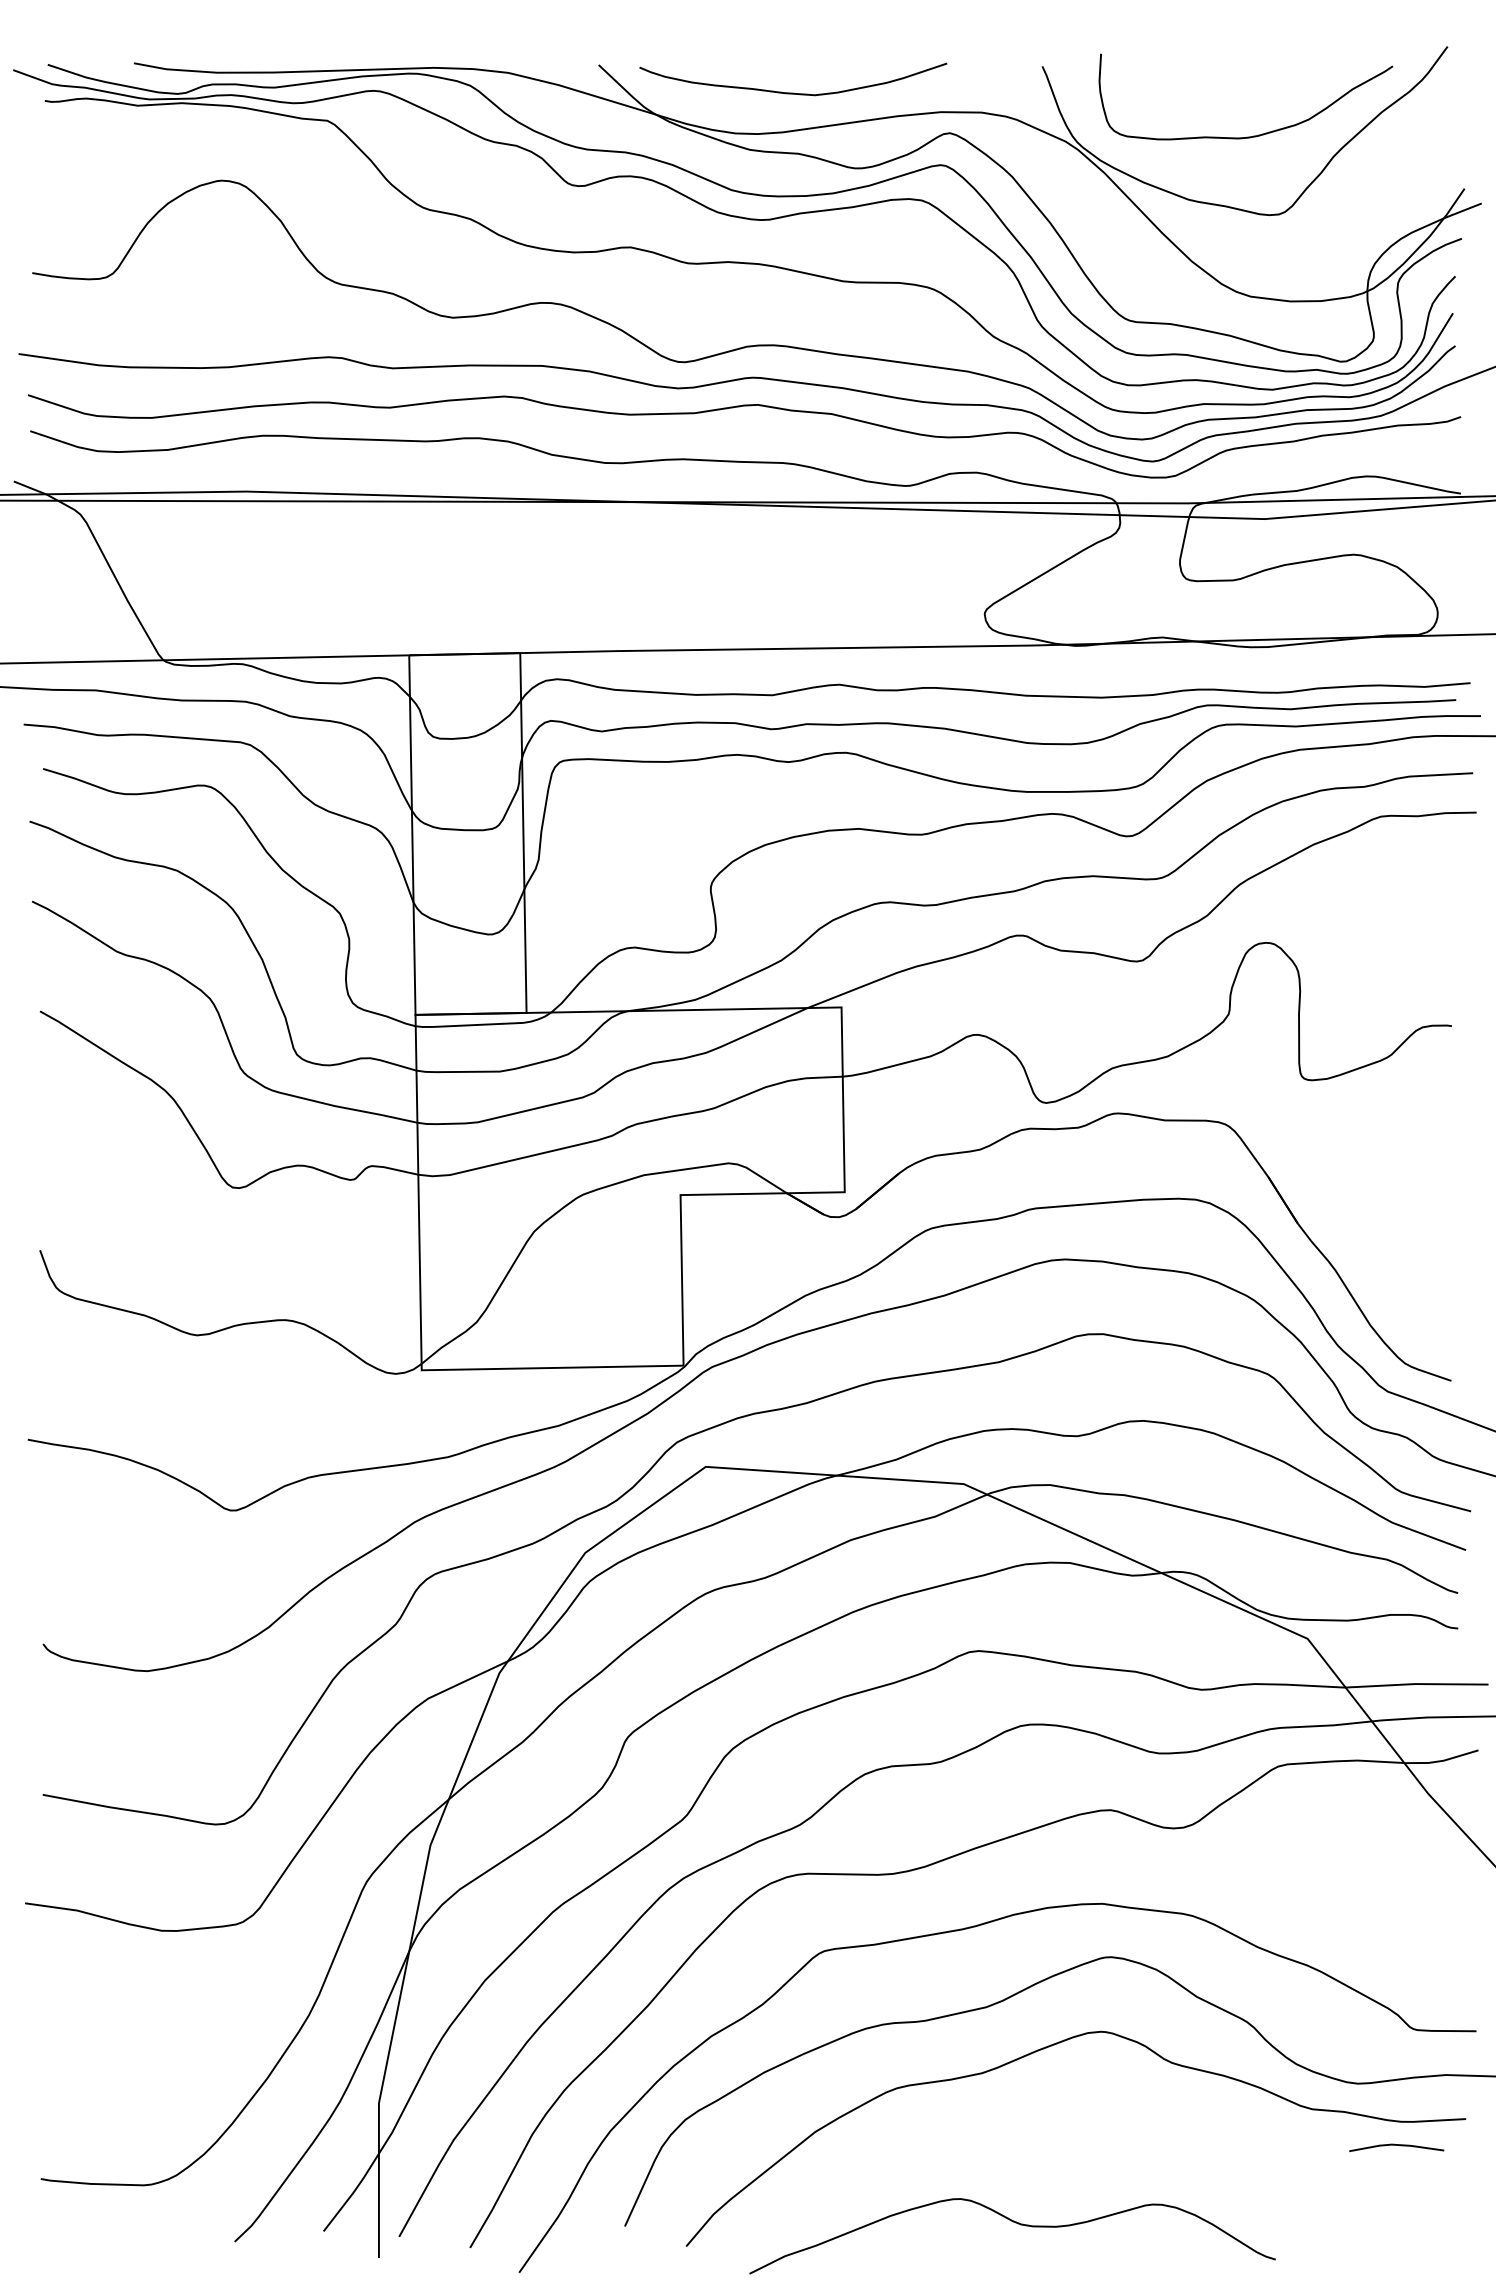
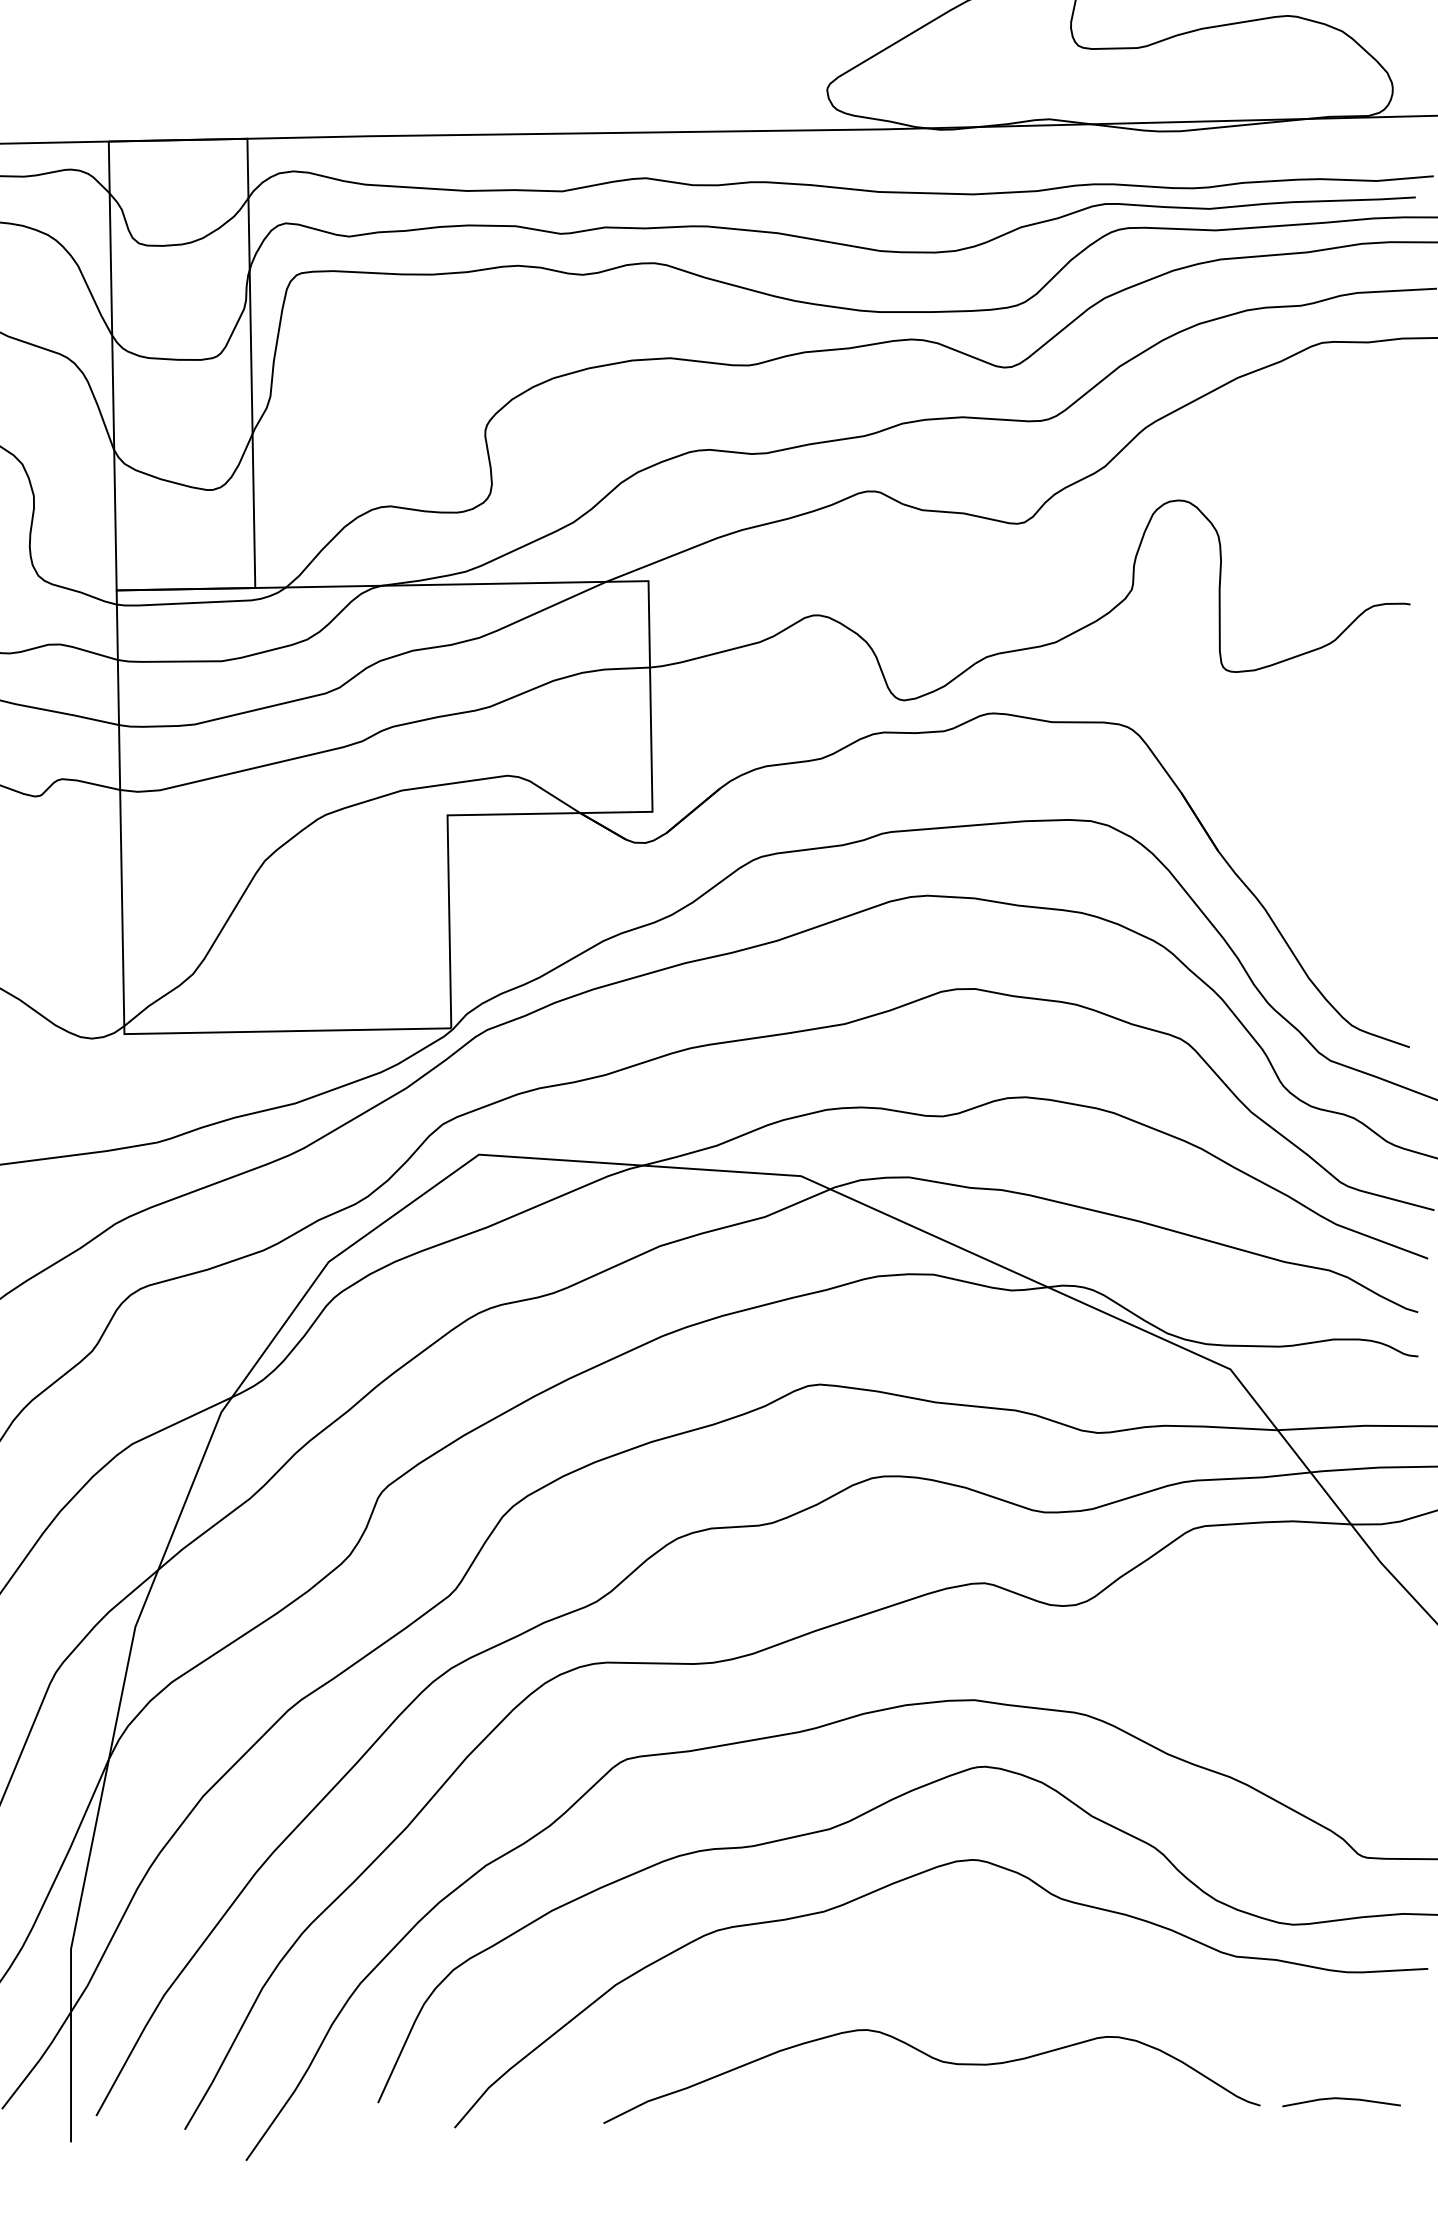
line: (1396, 2145) -> (1341, 2099), moved
curve: (1015, 2223) -> (935, 2060), moved

